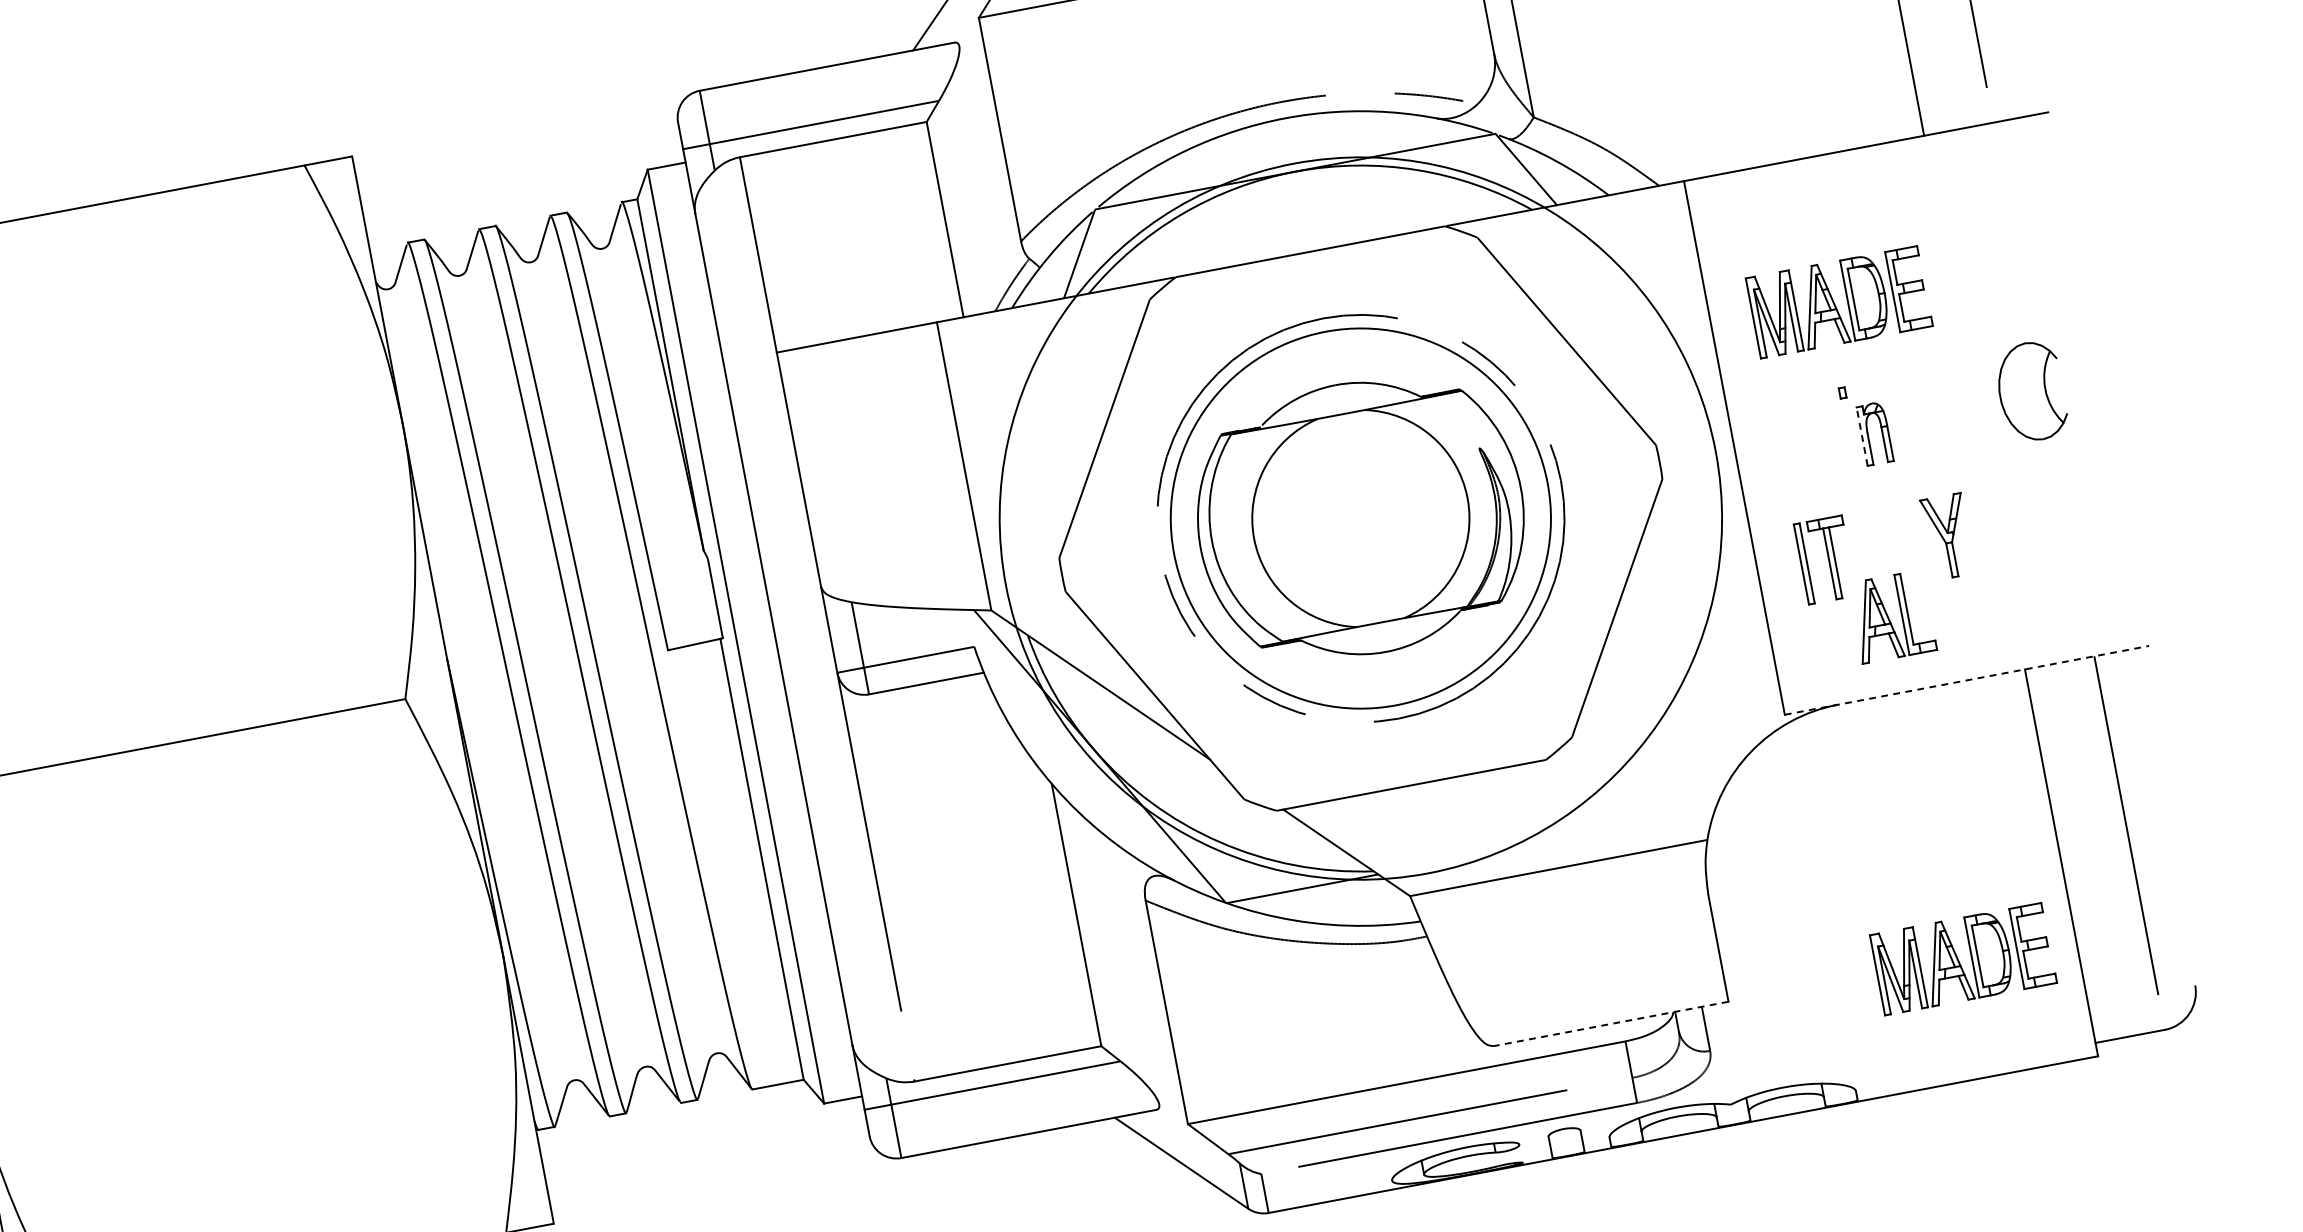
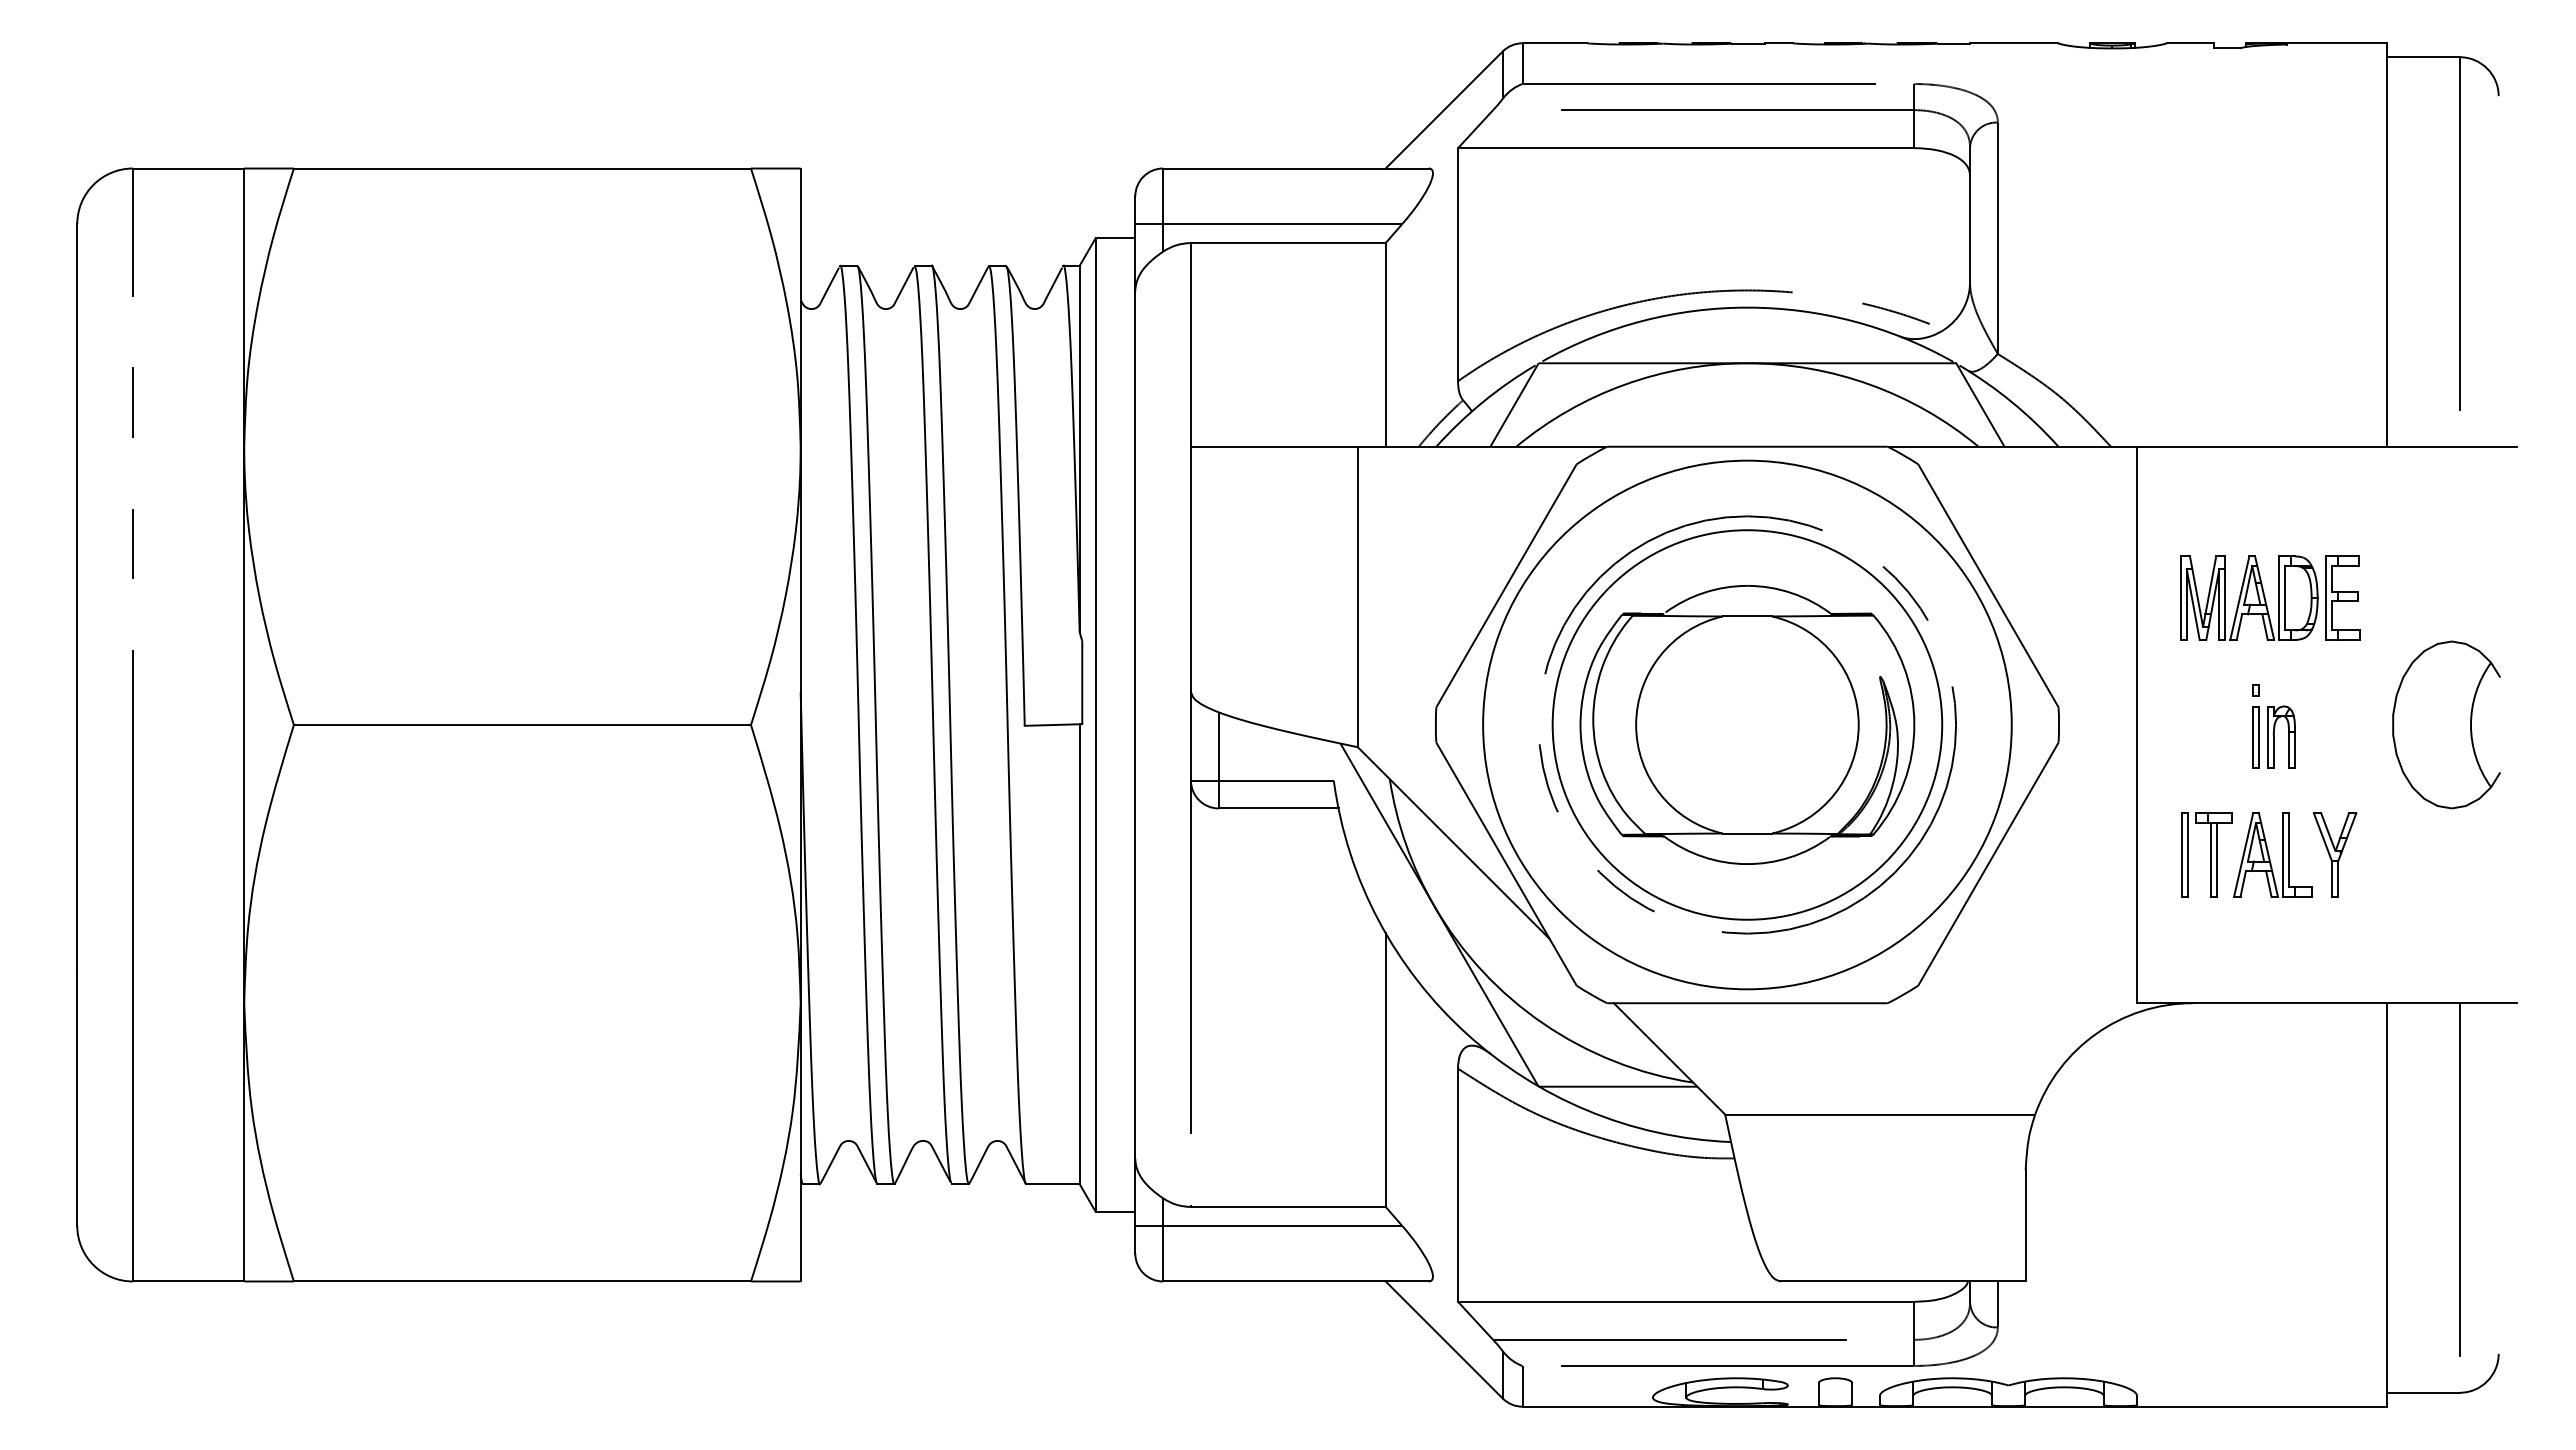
part: (2031, 391) -> (2446, 724), size x1.67
line: (1861, 436) -> (2267, 737), dashed -> solid
part: (1850, 438) -> (2255, 737), added
circle: (1360, 518) -> (1747, 724), size x0.71
part: (1891, 616) -> (2272, 854), moved
line: (1966, 680) -> (2326, 1003), dashed -> solid
part: (1963, 958) -> (2270, 1282), removed
line: (1610, 1024) -> (1902, 1281), dashed -> solid

